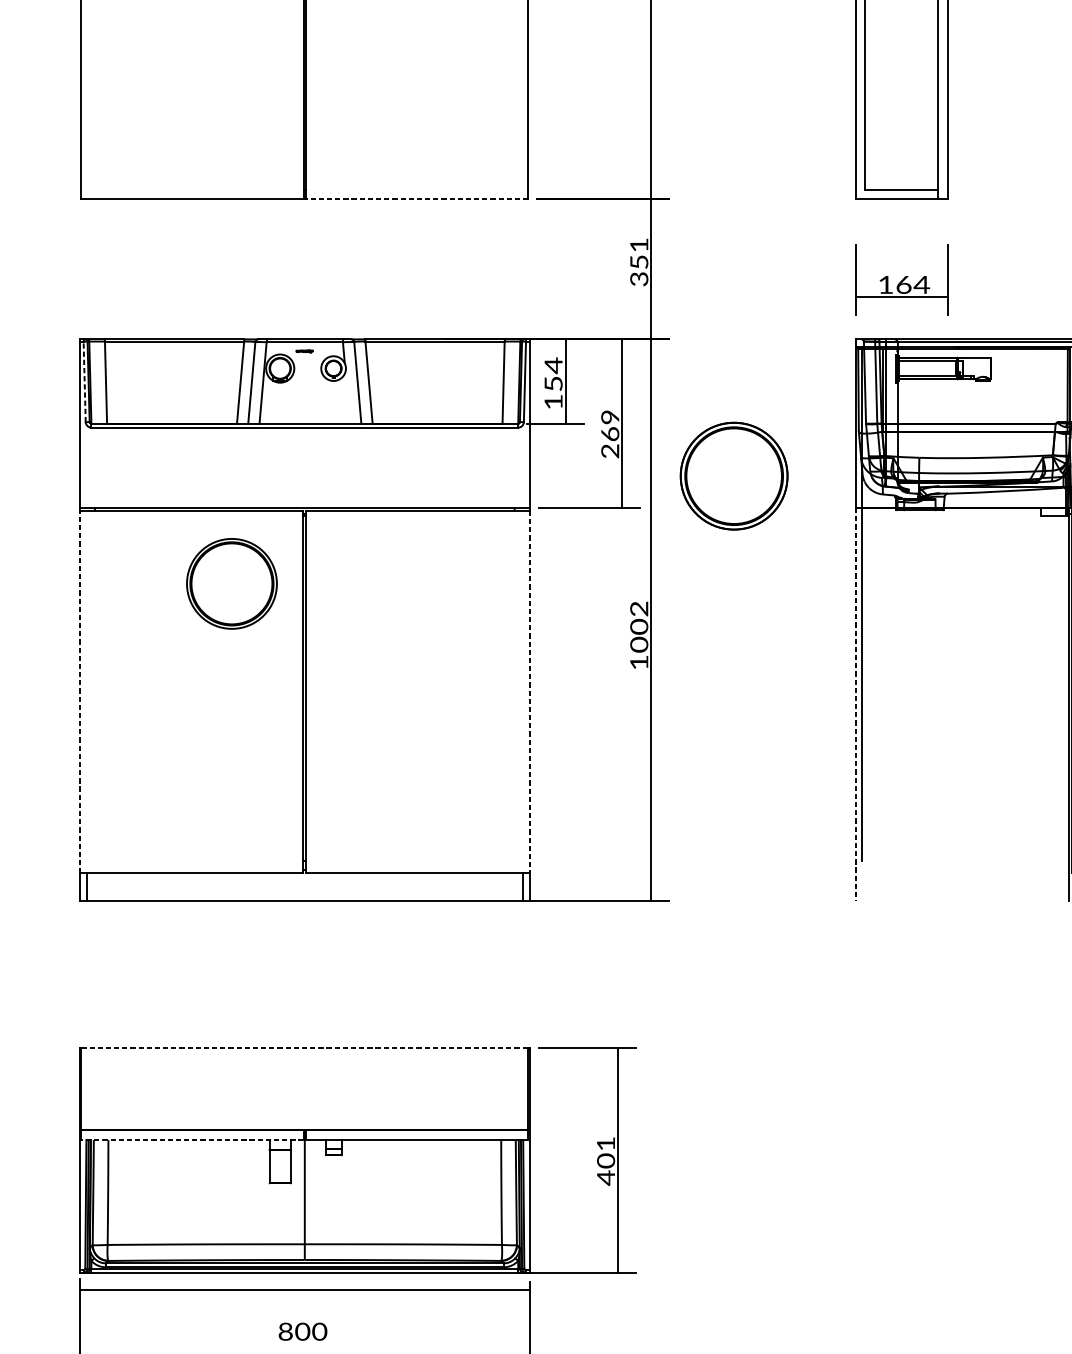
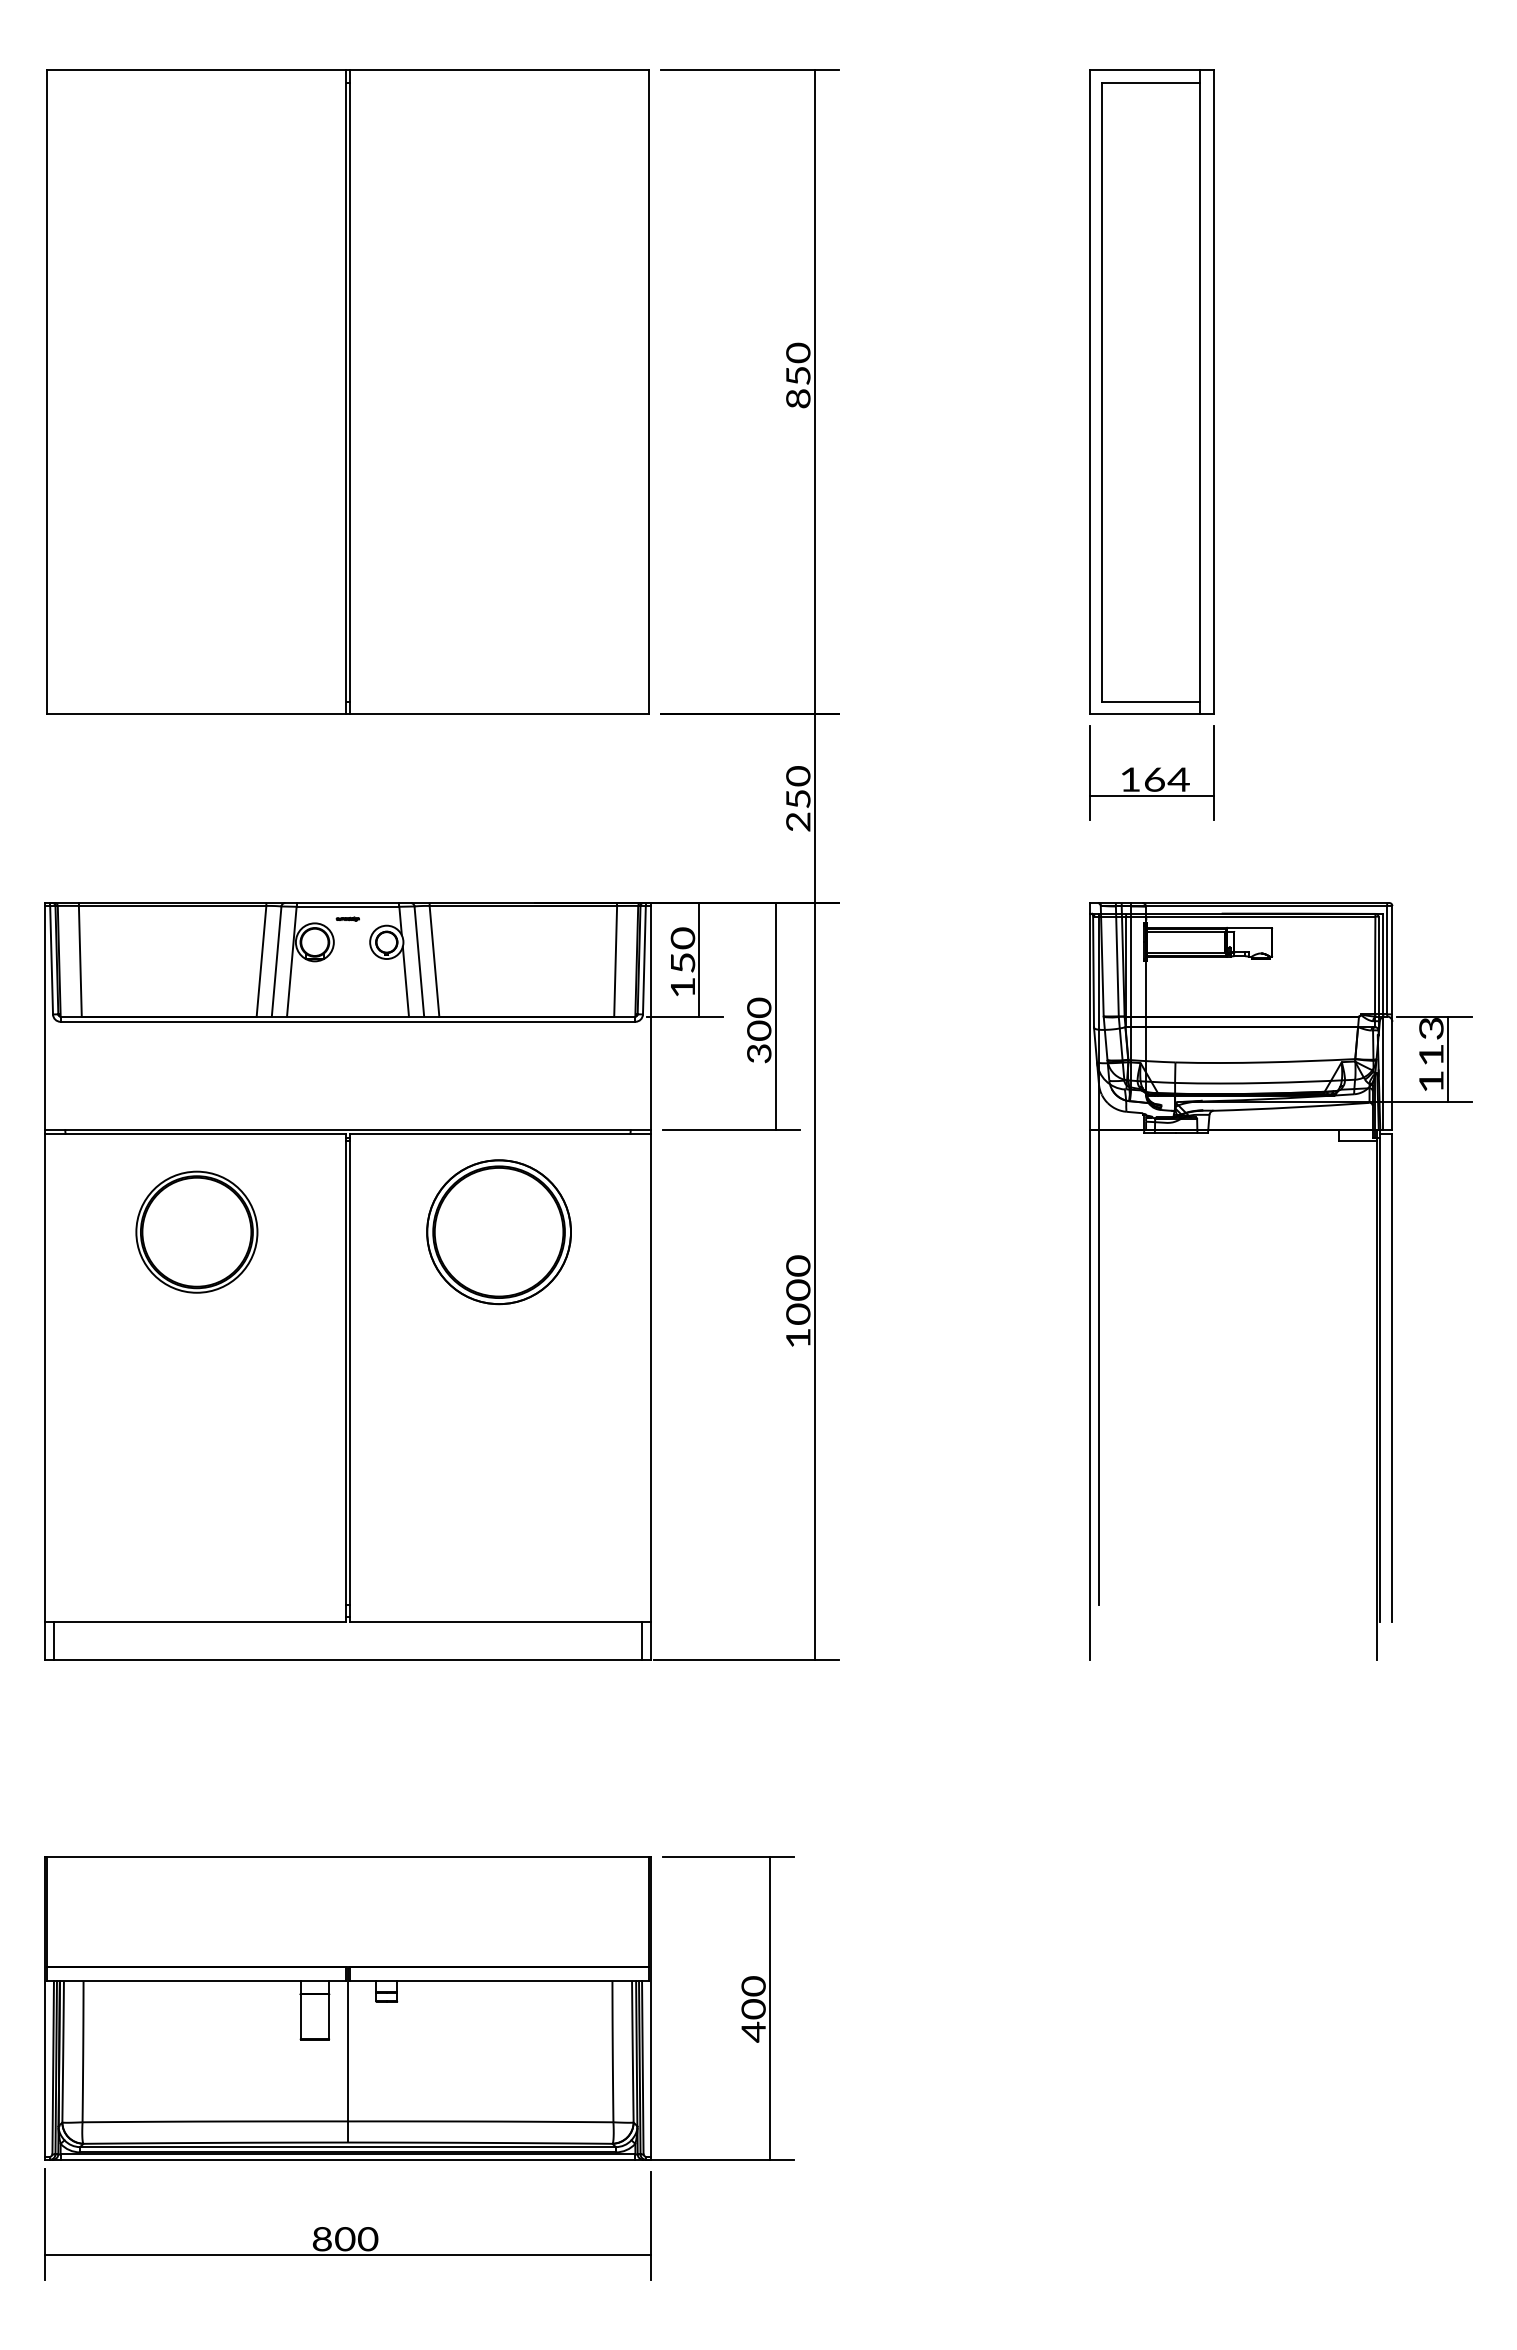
line: (417, 198) -> (499, 713), dashed -> solid
text: (639, 261) -> (798, 798), 351 -> 250
part: (901, 279) -> (1151, 772), moved
text: (553, 365) -> (682, 938), 154 -> 150
line: (84, 381) -> (51, 959), dashed -> solid
line: (347, 397) -> (405, 981), added
text: (610, 434) -> (759, 1030), 269 -> 300
part: (733, 476) -> (498, 1232), moved
part: (231, 583) -> (196, 1231), moved
text: (639, 608) -> (798, 1265), 1002 -> 1000
line: (80, 691) -> (45, 1377), dashed -> solid
line: (529, 692) -> (650, 1378), dashed -> solid
line: (855, 704) -> (1089, 1394), dashed -> solid
line: (305, 1047) -> (348, 1856), dashed -> solid
line: (192, 1140) -> (196, 1981), dashed -> solid
text: (605, 1144) -> (753, 1986), 401 -> 400
line: (304, 1290) -> (347, 2255), moved

